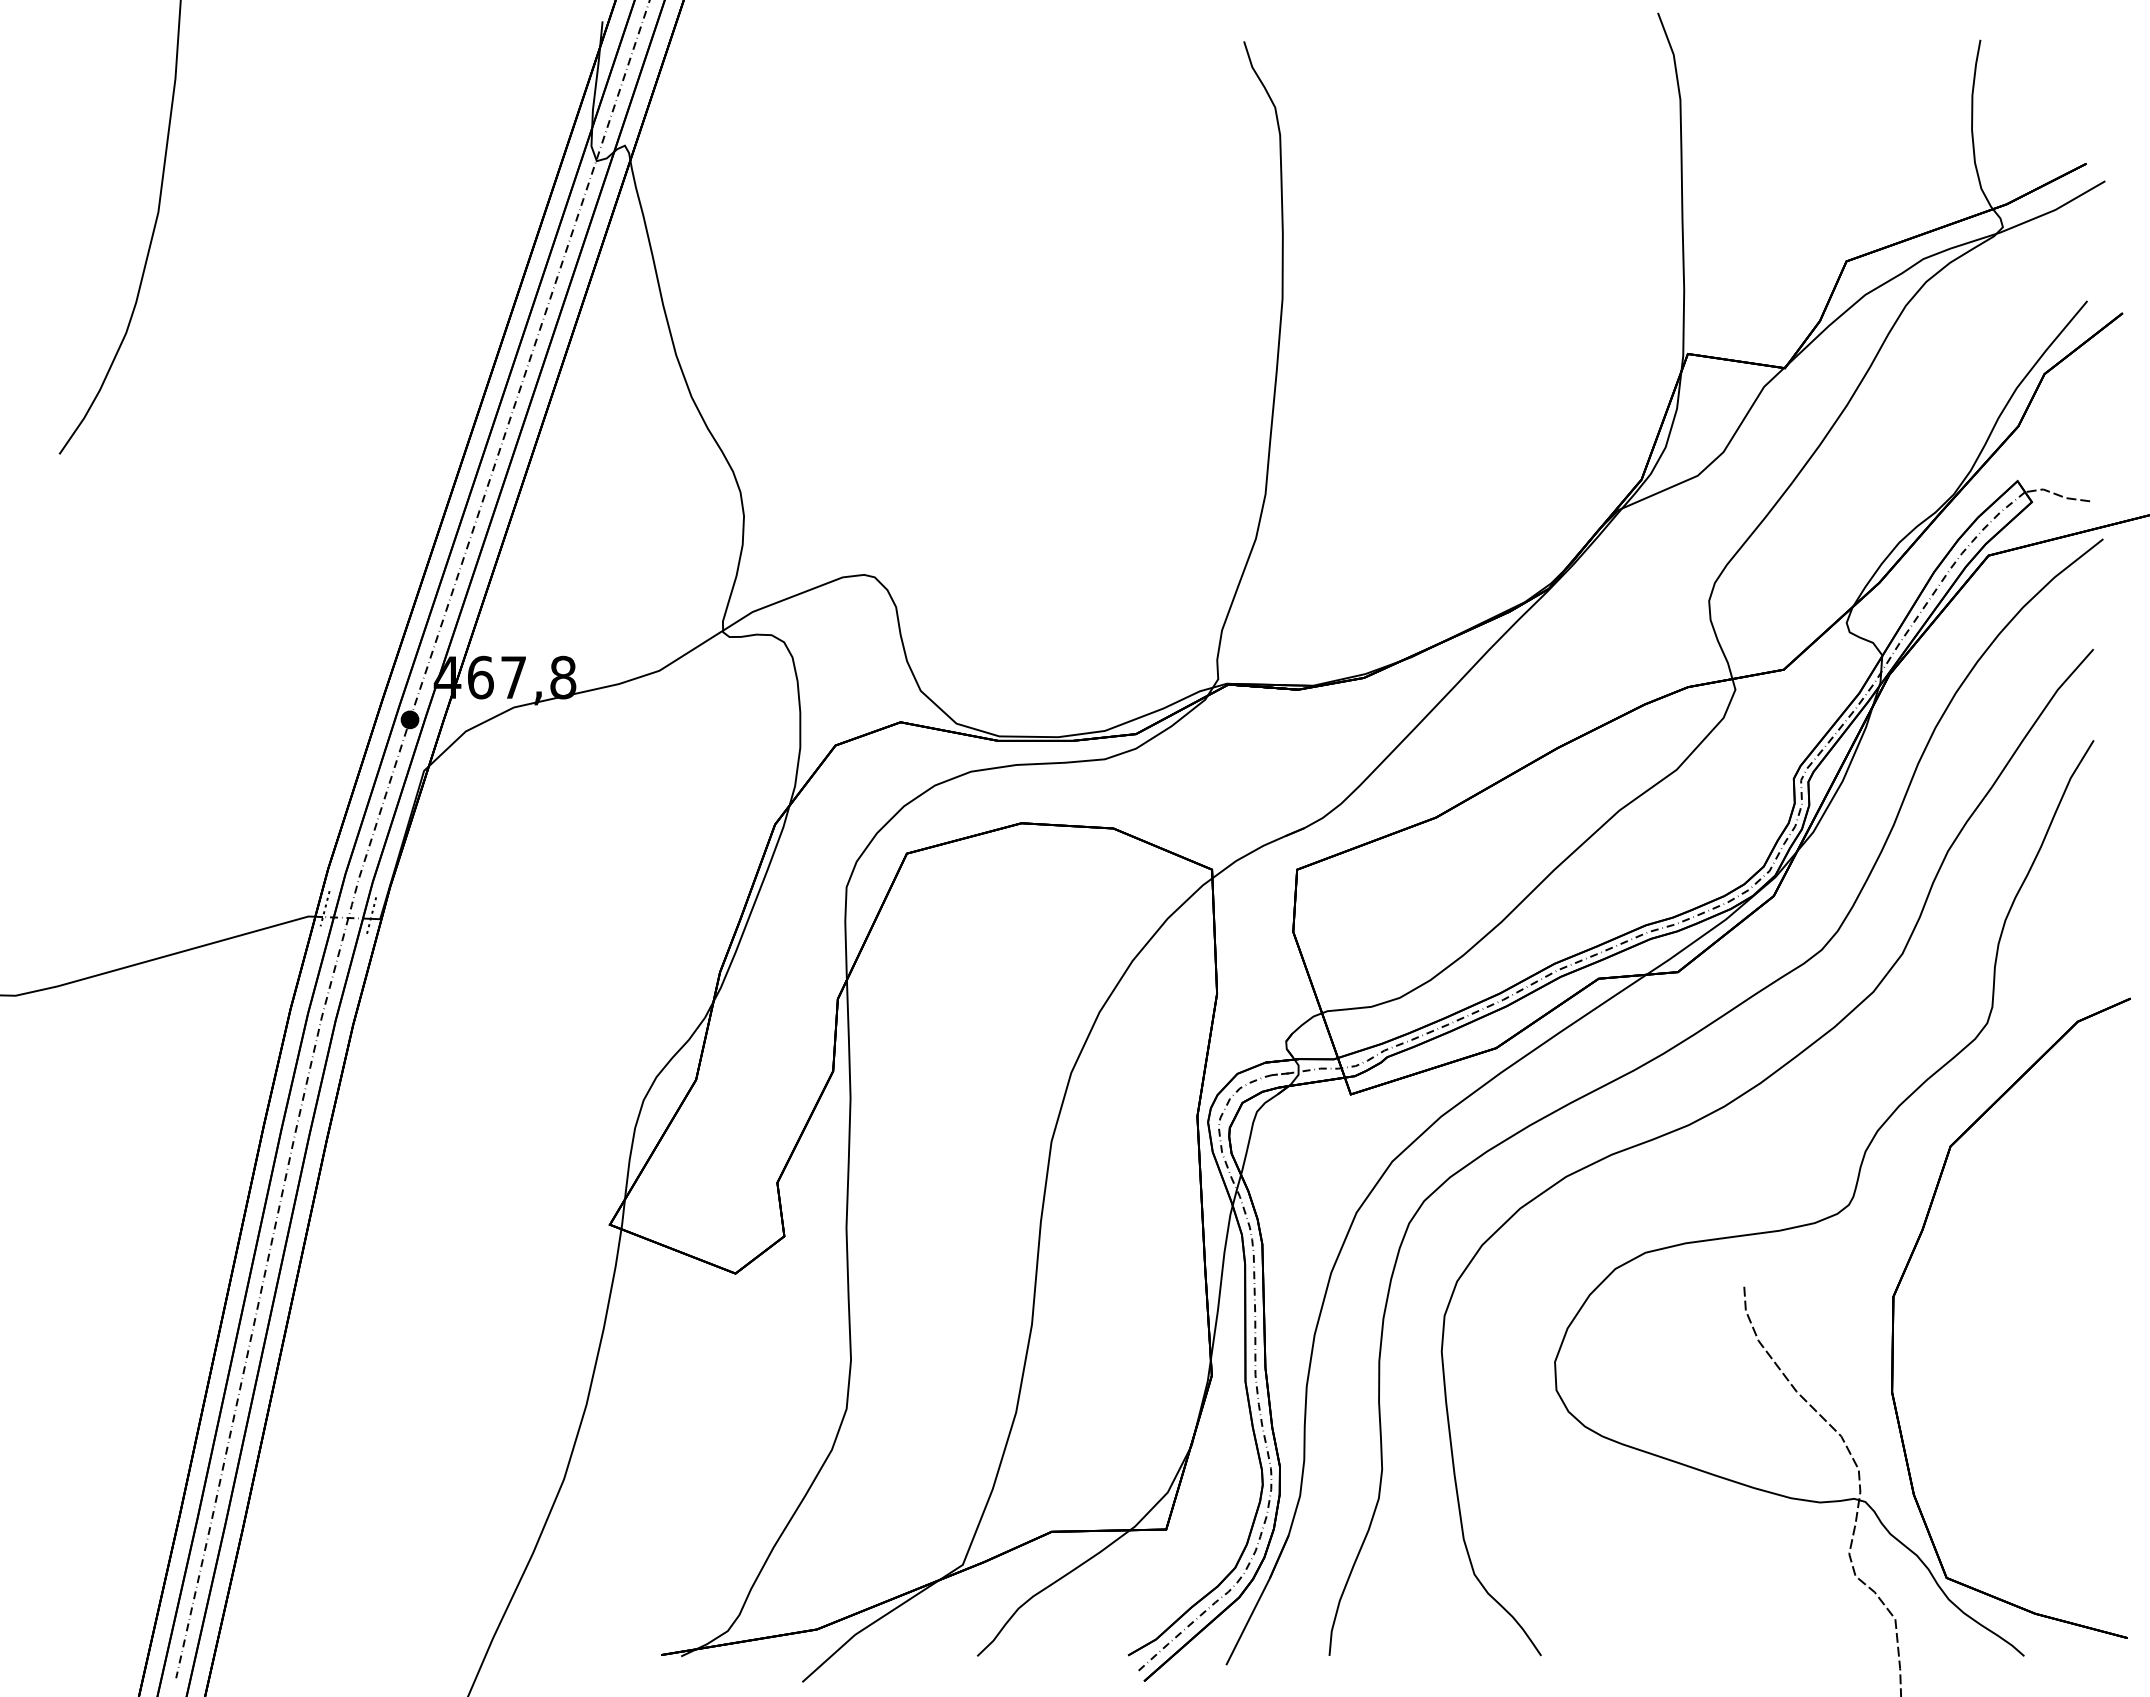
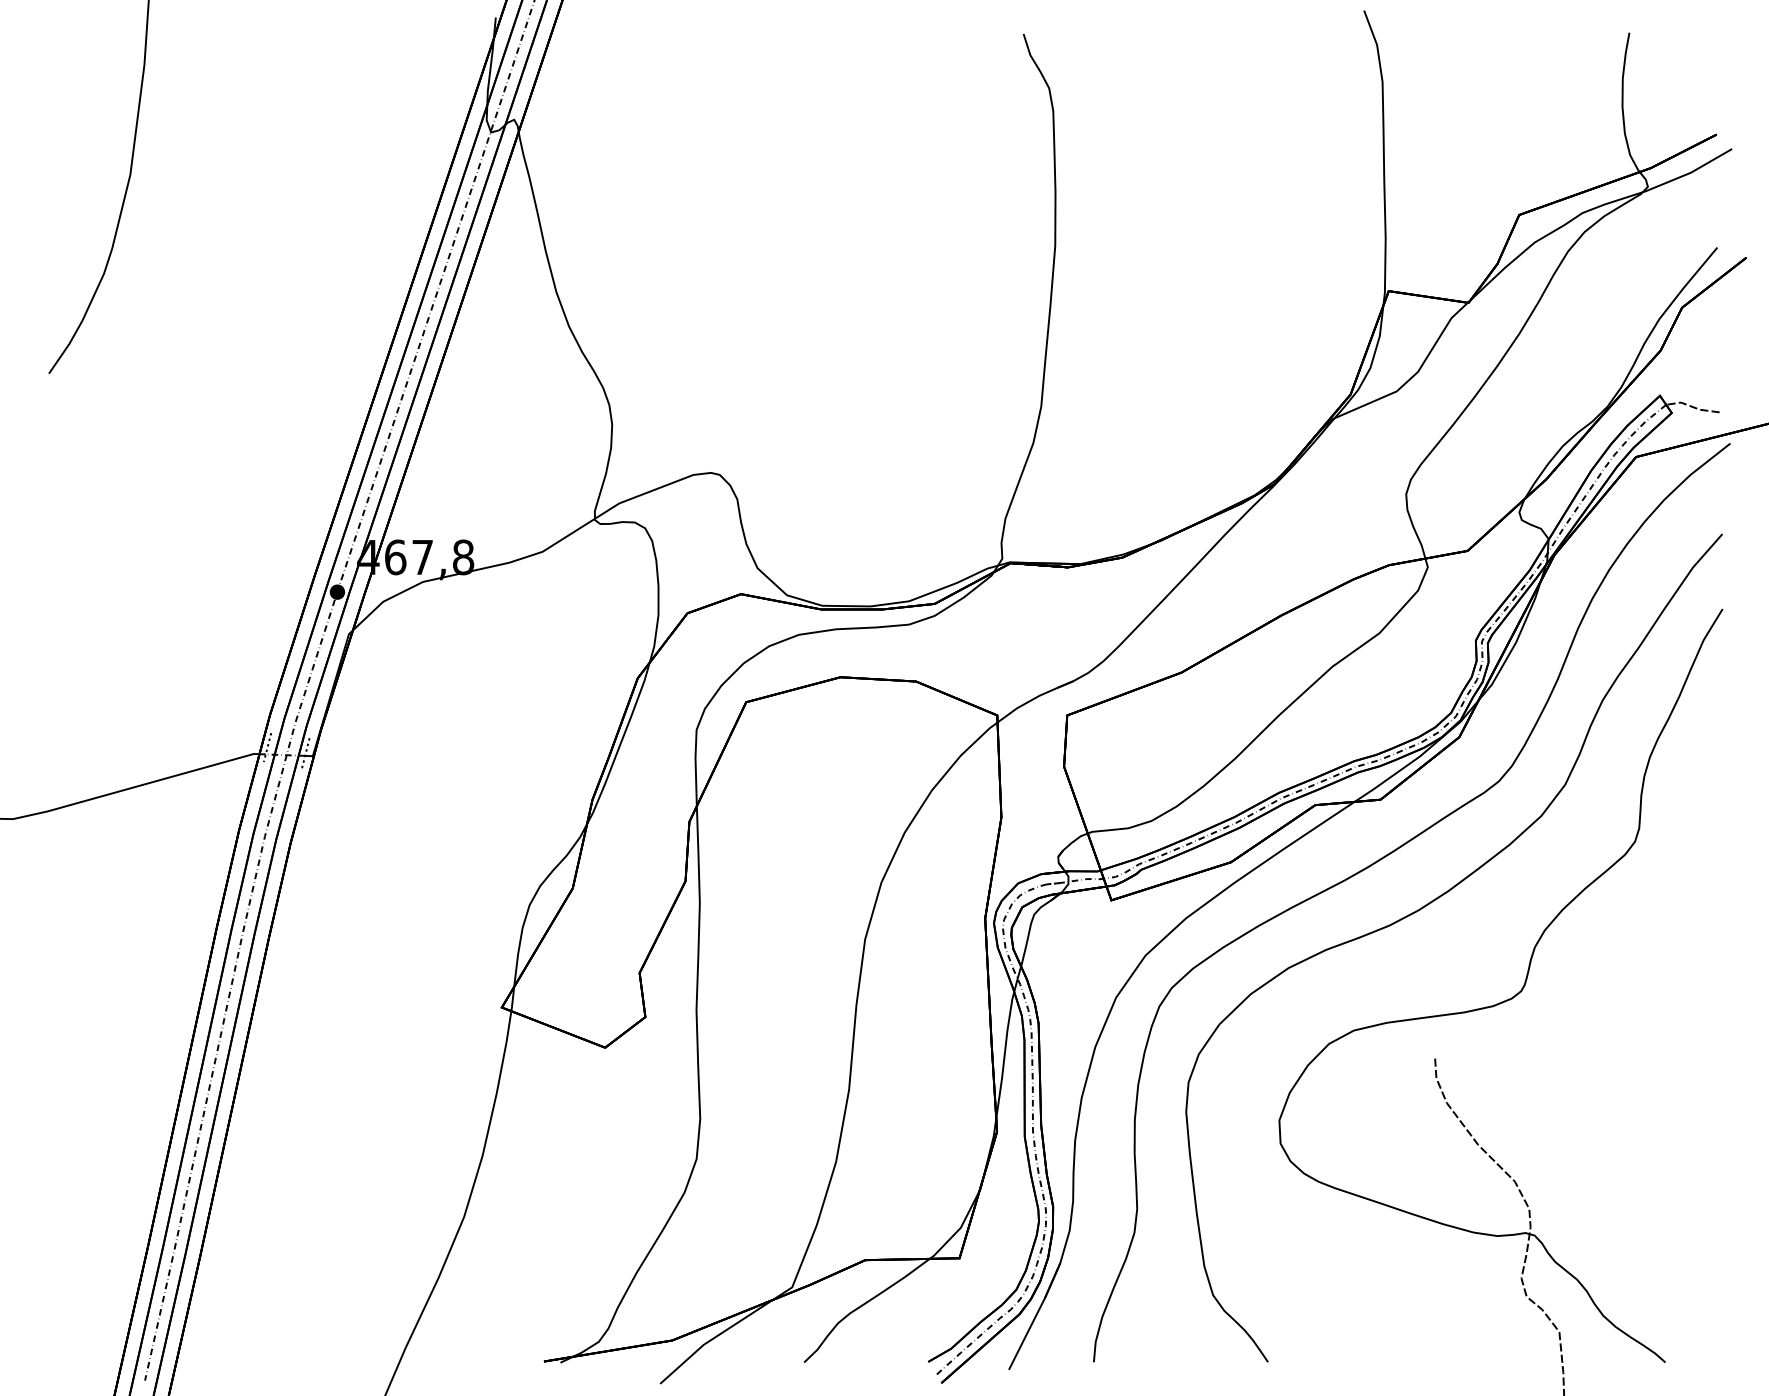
part: (1905, 1272) -> (1567, 1046), removed

